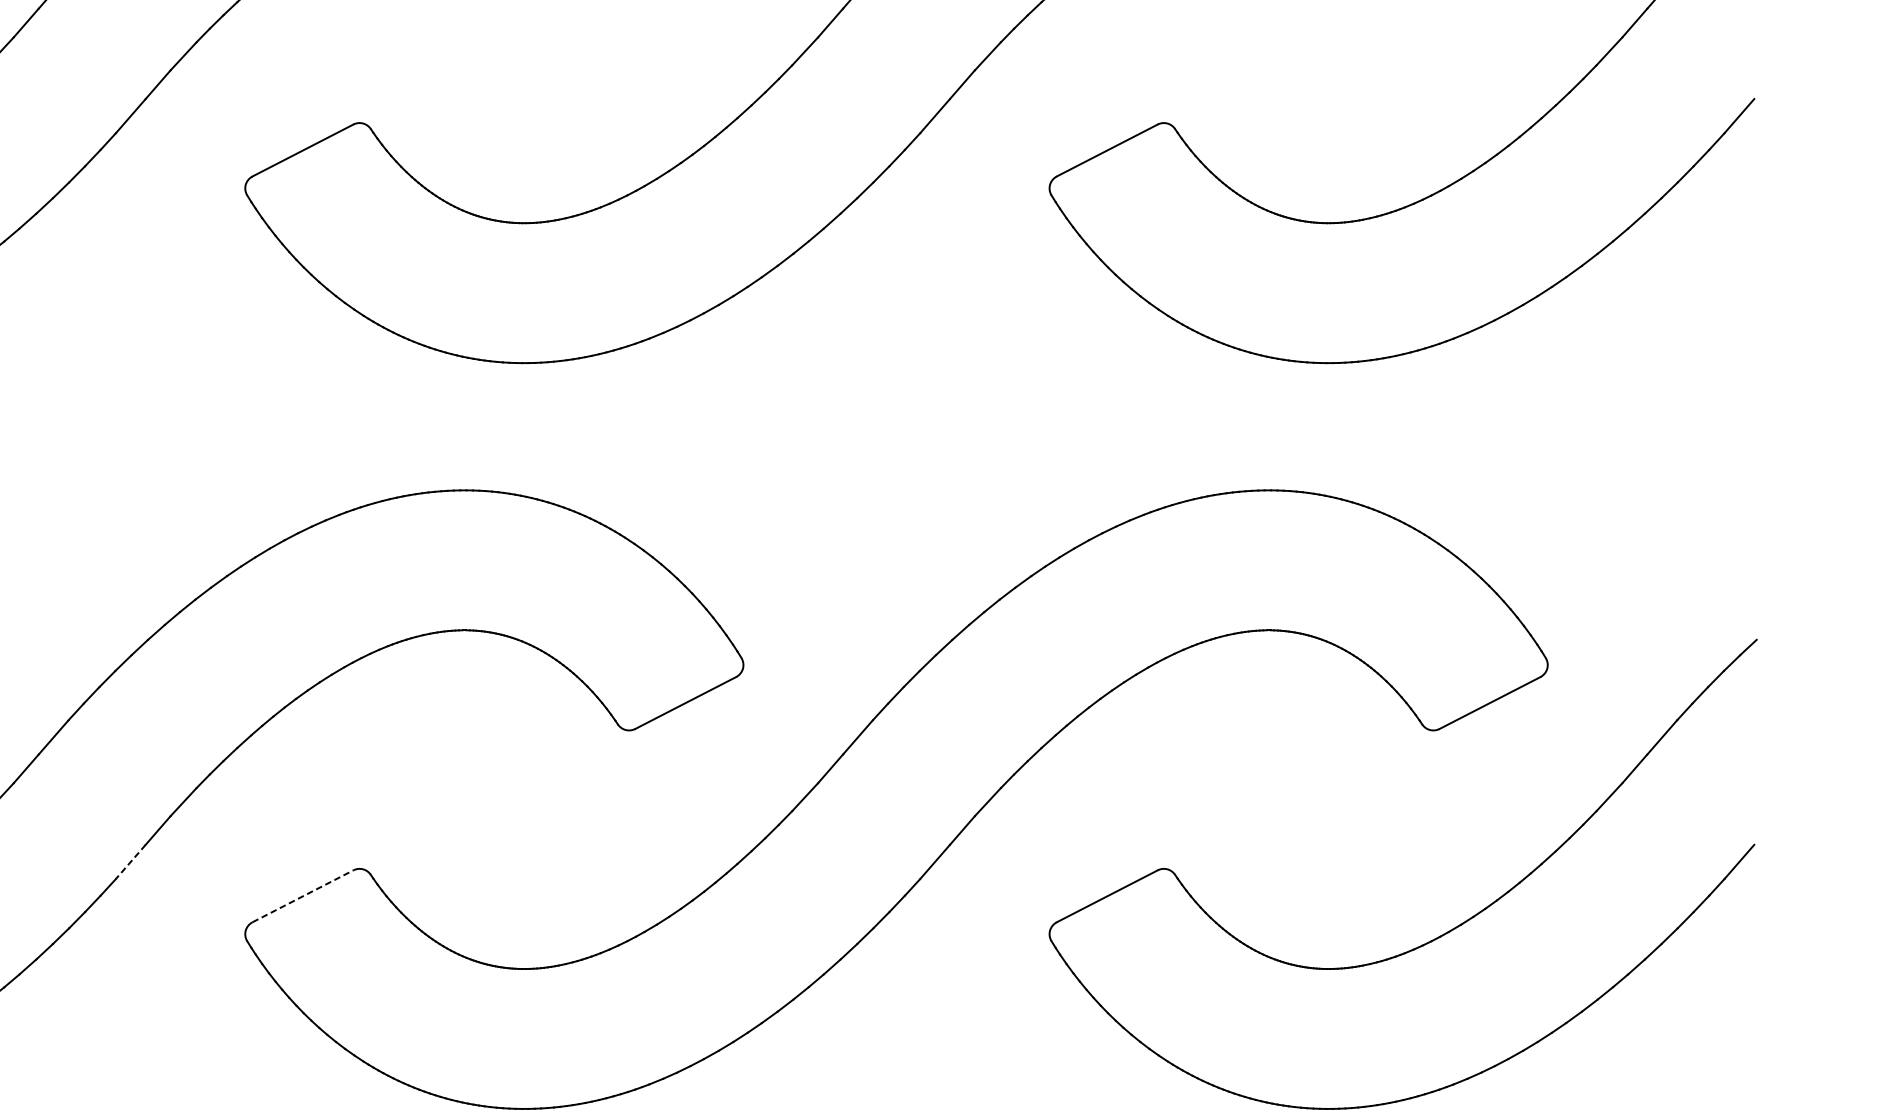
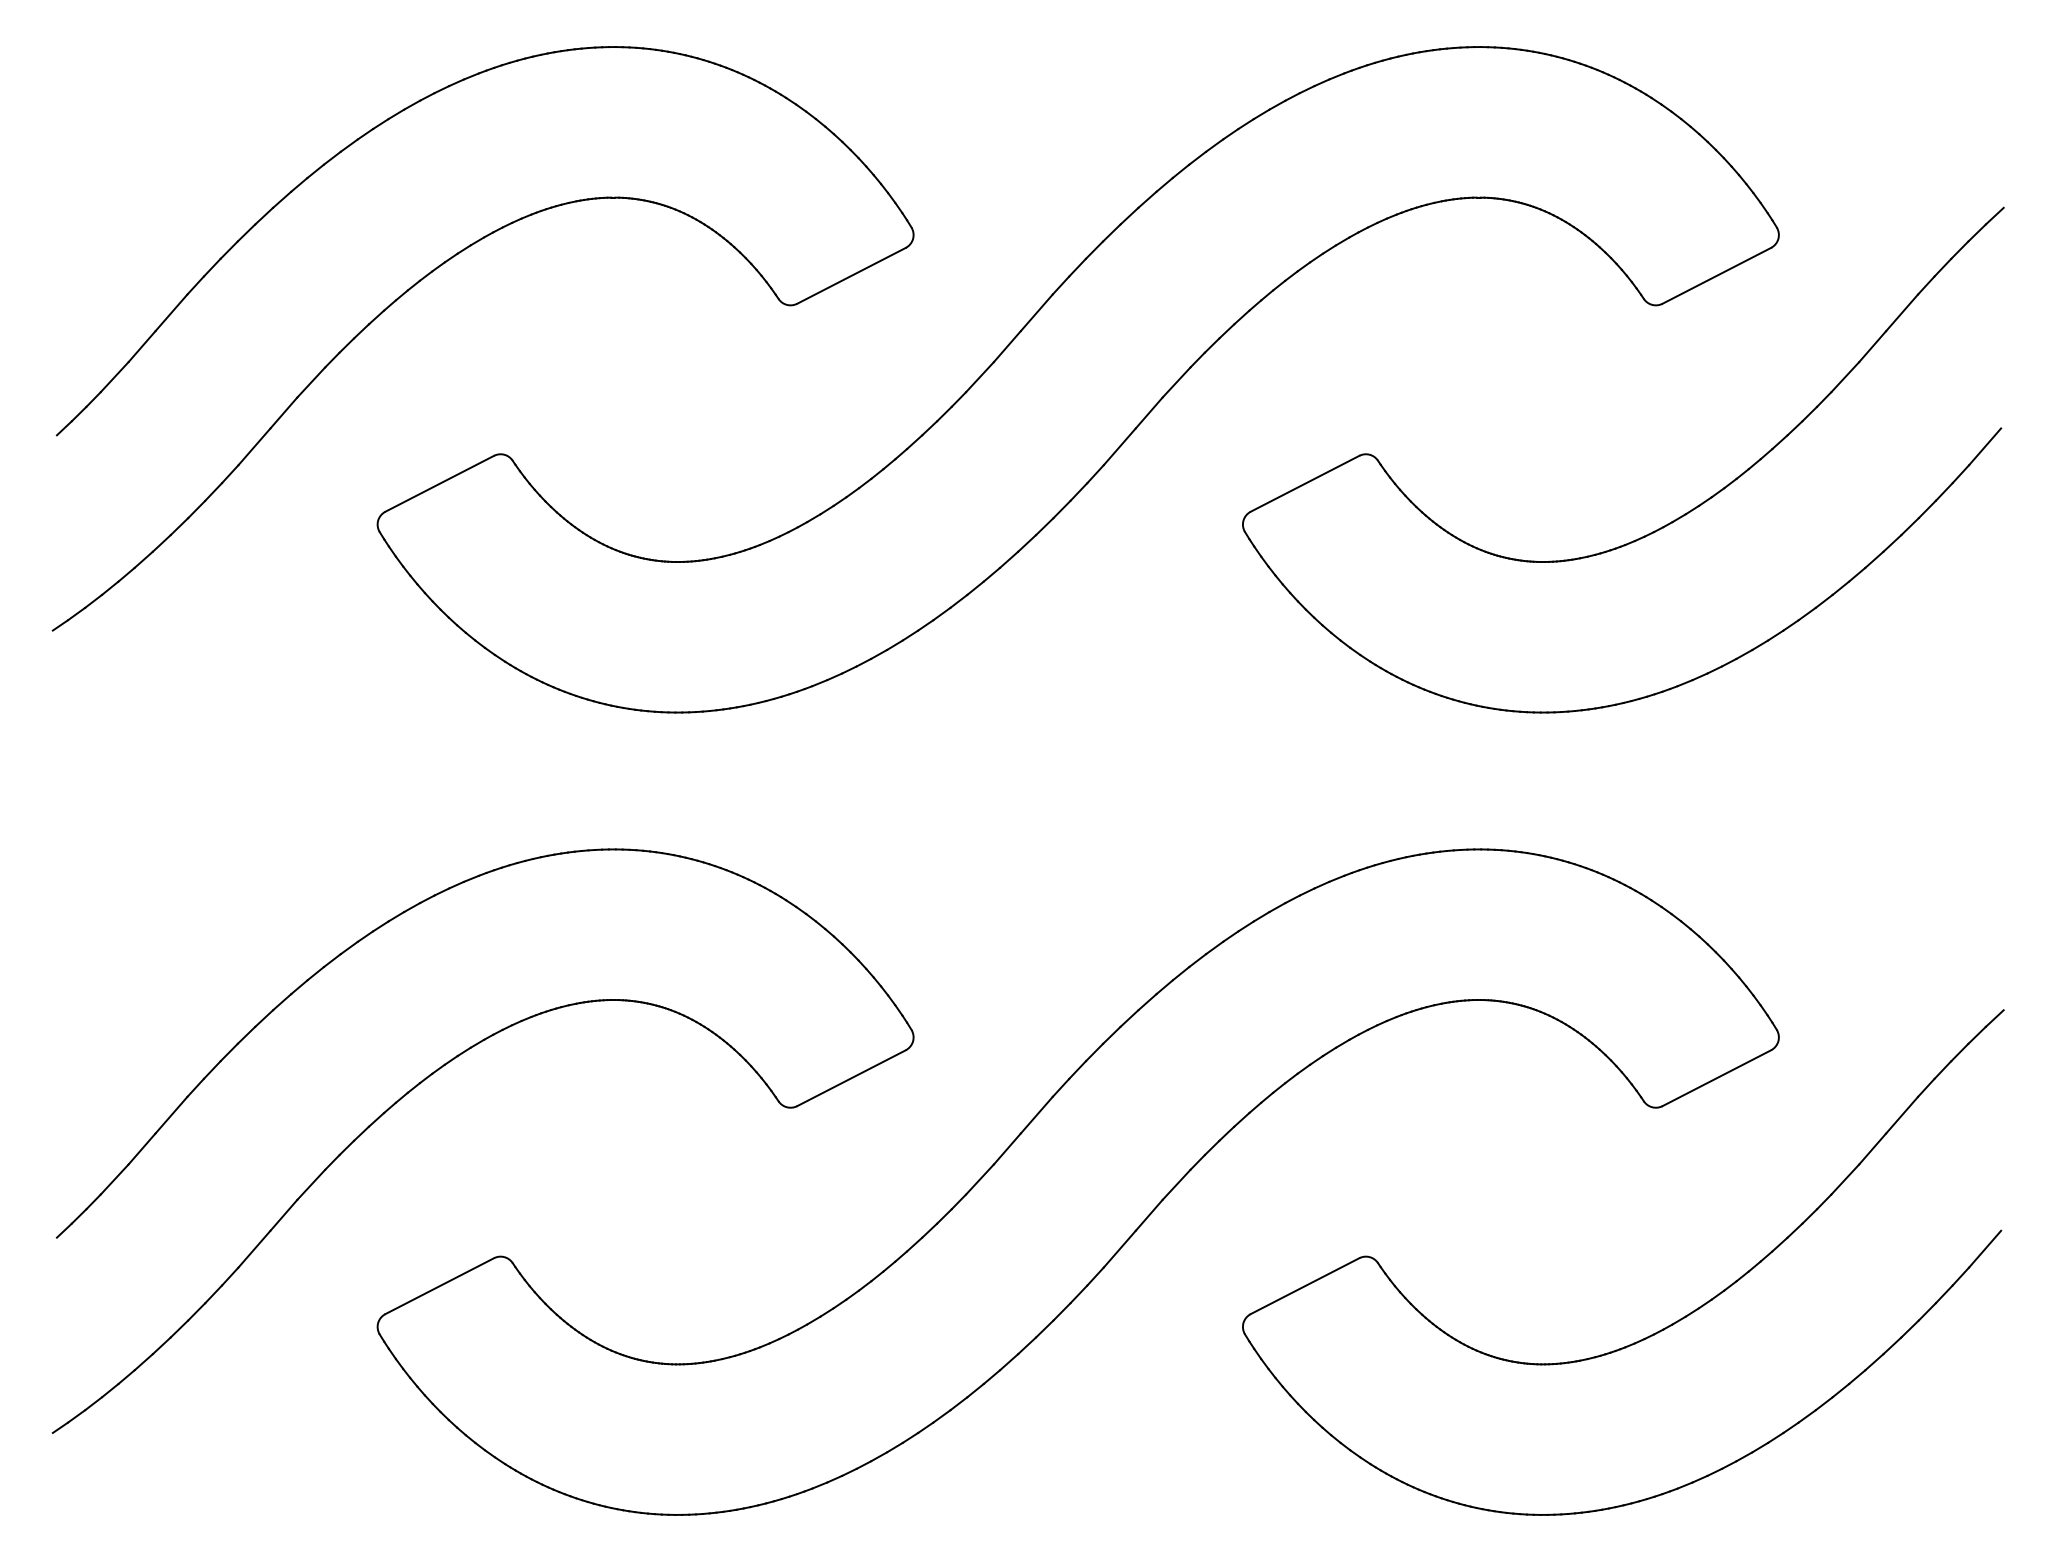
line: (130, 862) -> (254, 1249), dashed -> solid
line: (303, 895) -> (440, 1285), dashed -> solid

